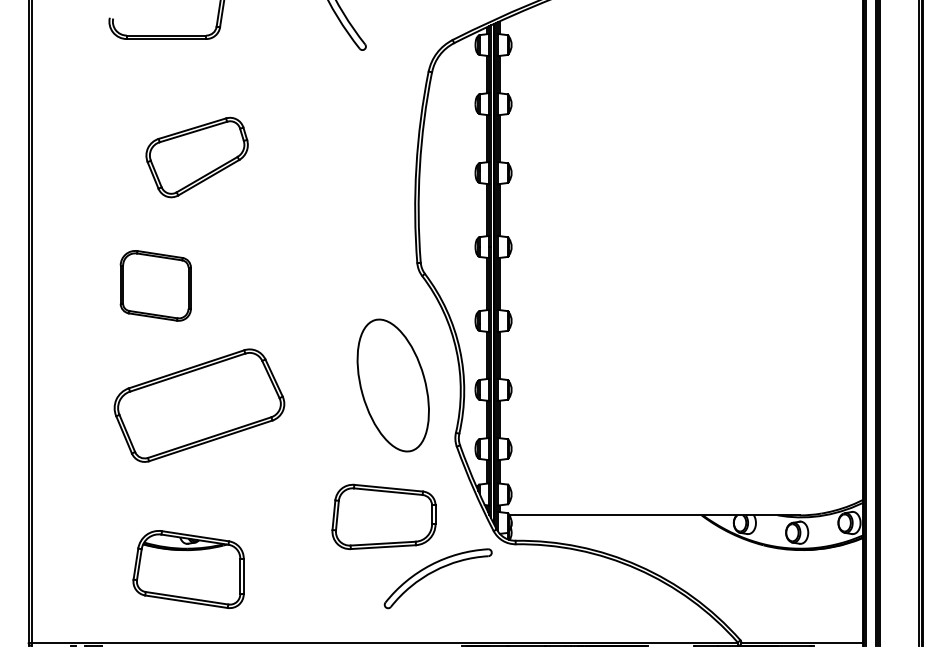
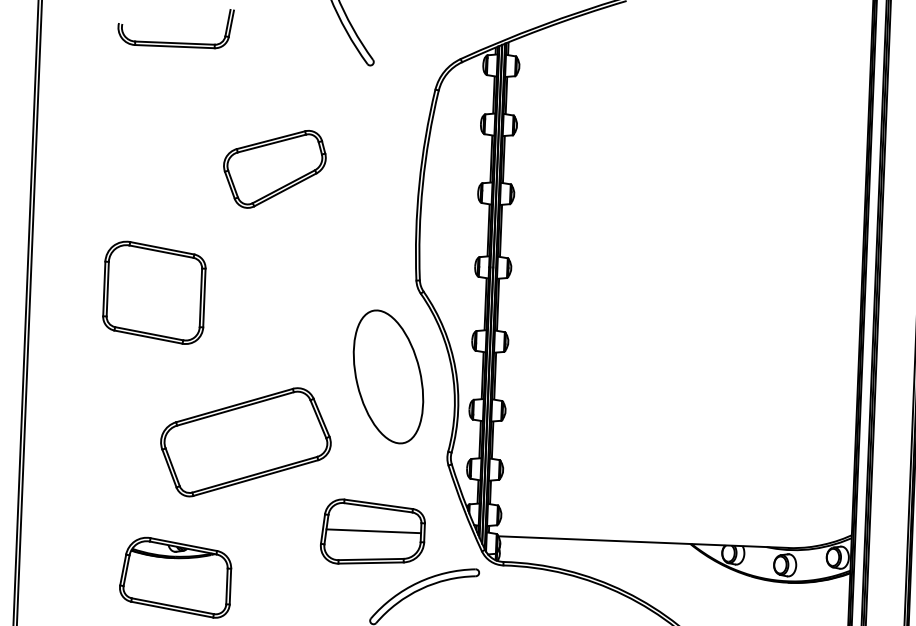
part: (196, 157) -> (273, 169), moved
part: (155, 285) -> (153, 292), size x1.43
part: (392, 385) -> (387, 376), moved
part: (199, 405) -> (245, 442), moved
line: (384, 515) -> (373, 531), added

